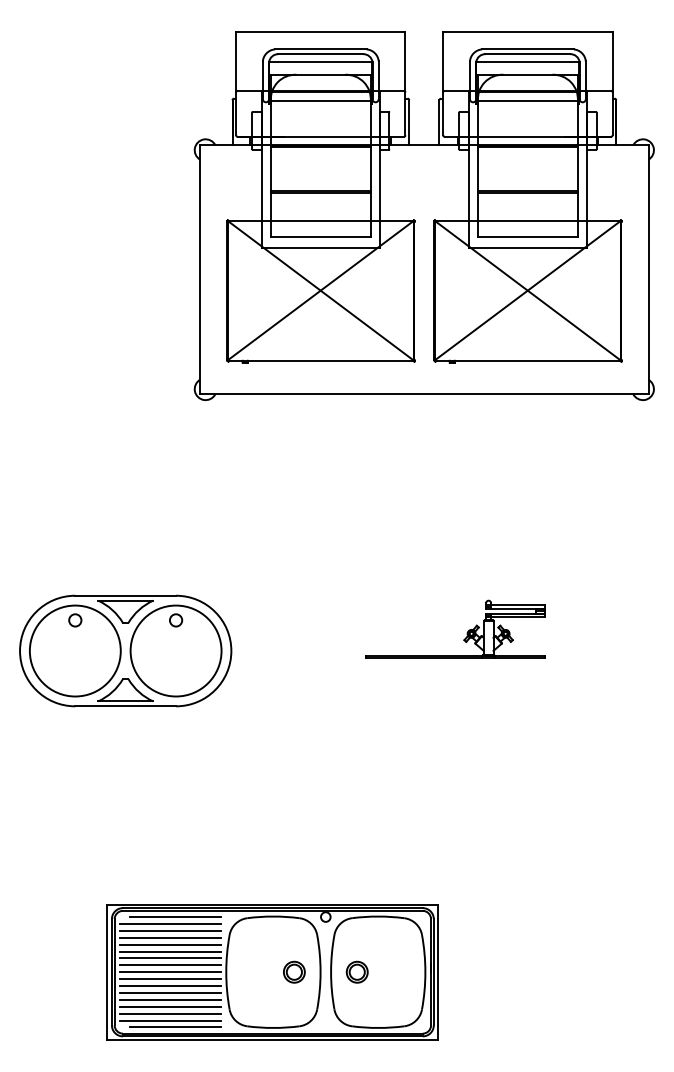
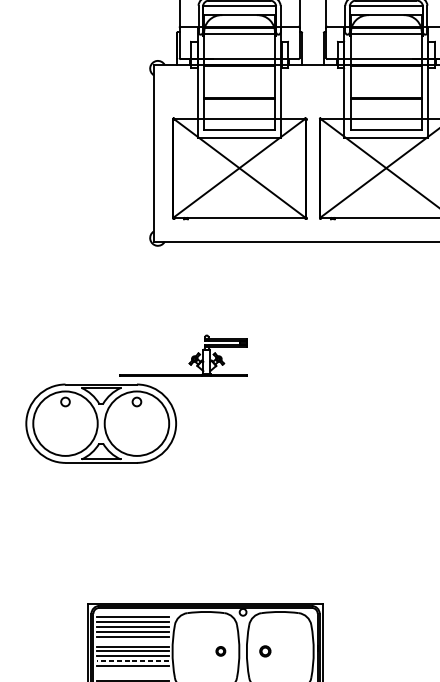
part: (466, 633) -> (191, 358), moved
line: (174, 917) -> (135, 612), removed
line: (169, 958) -> (132, 641), removed
part: (294, 971) -> (220, 650), size x0.6
part: (356, 971) -> (264, 650), size x0.7
line: (169, 986) -> (132, 661), solid -> dashed
line: (169, 999) -> (132, 670), removed
line: (169, 1006) -> (132, 675), removed

